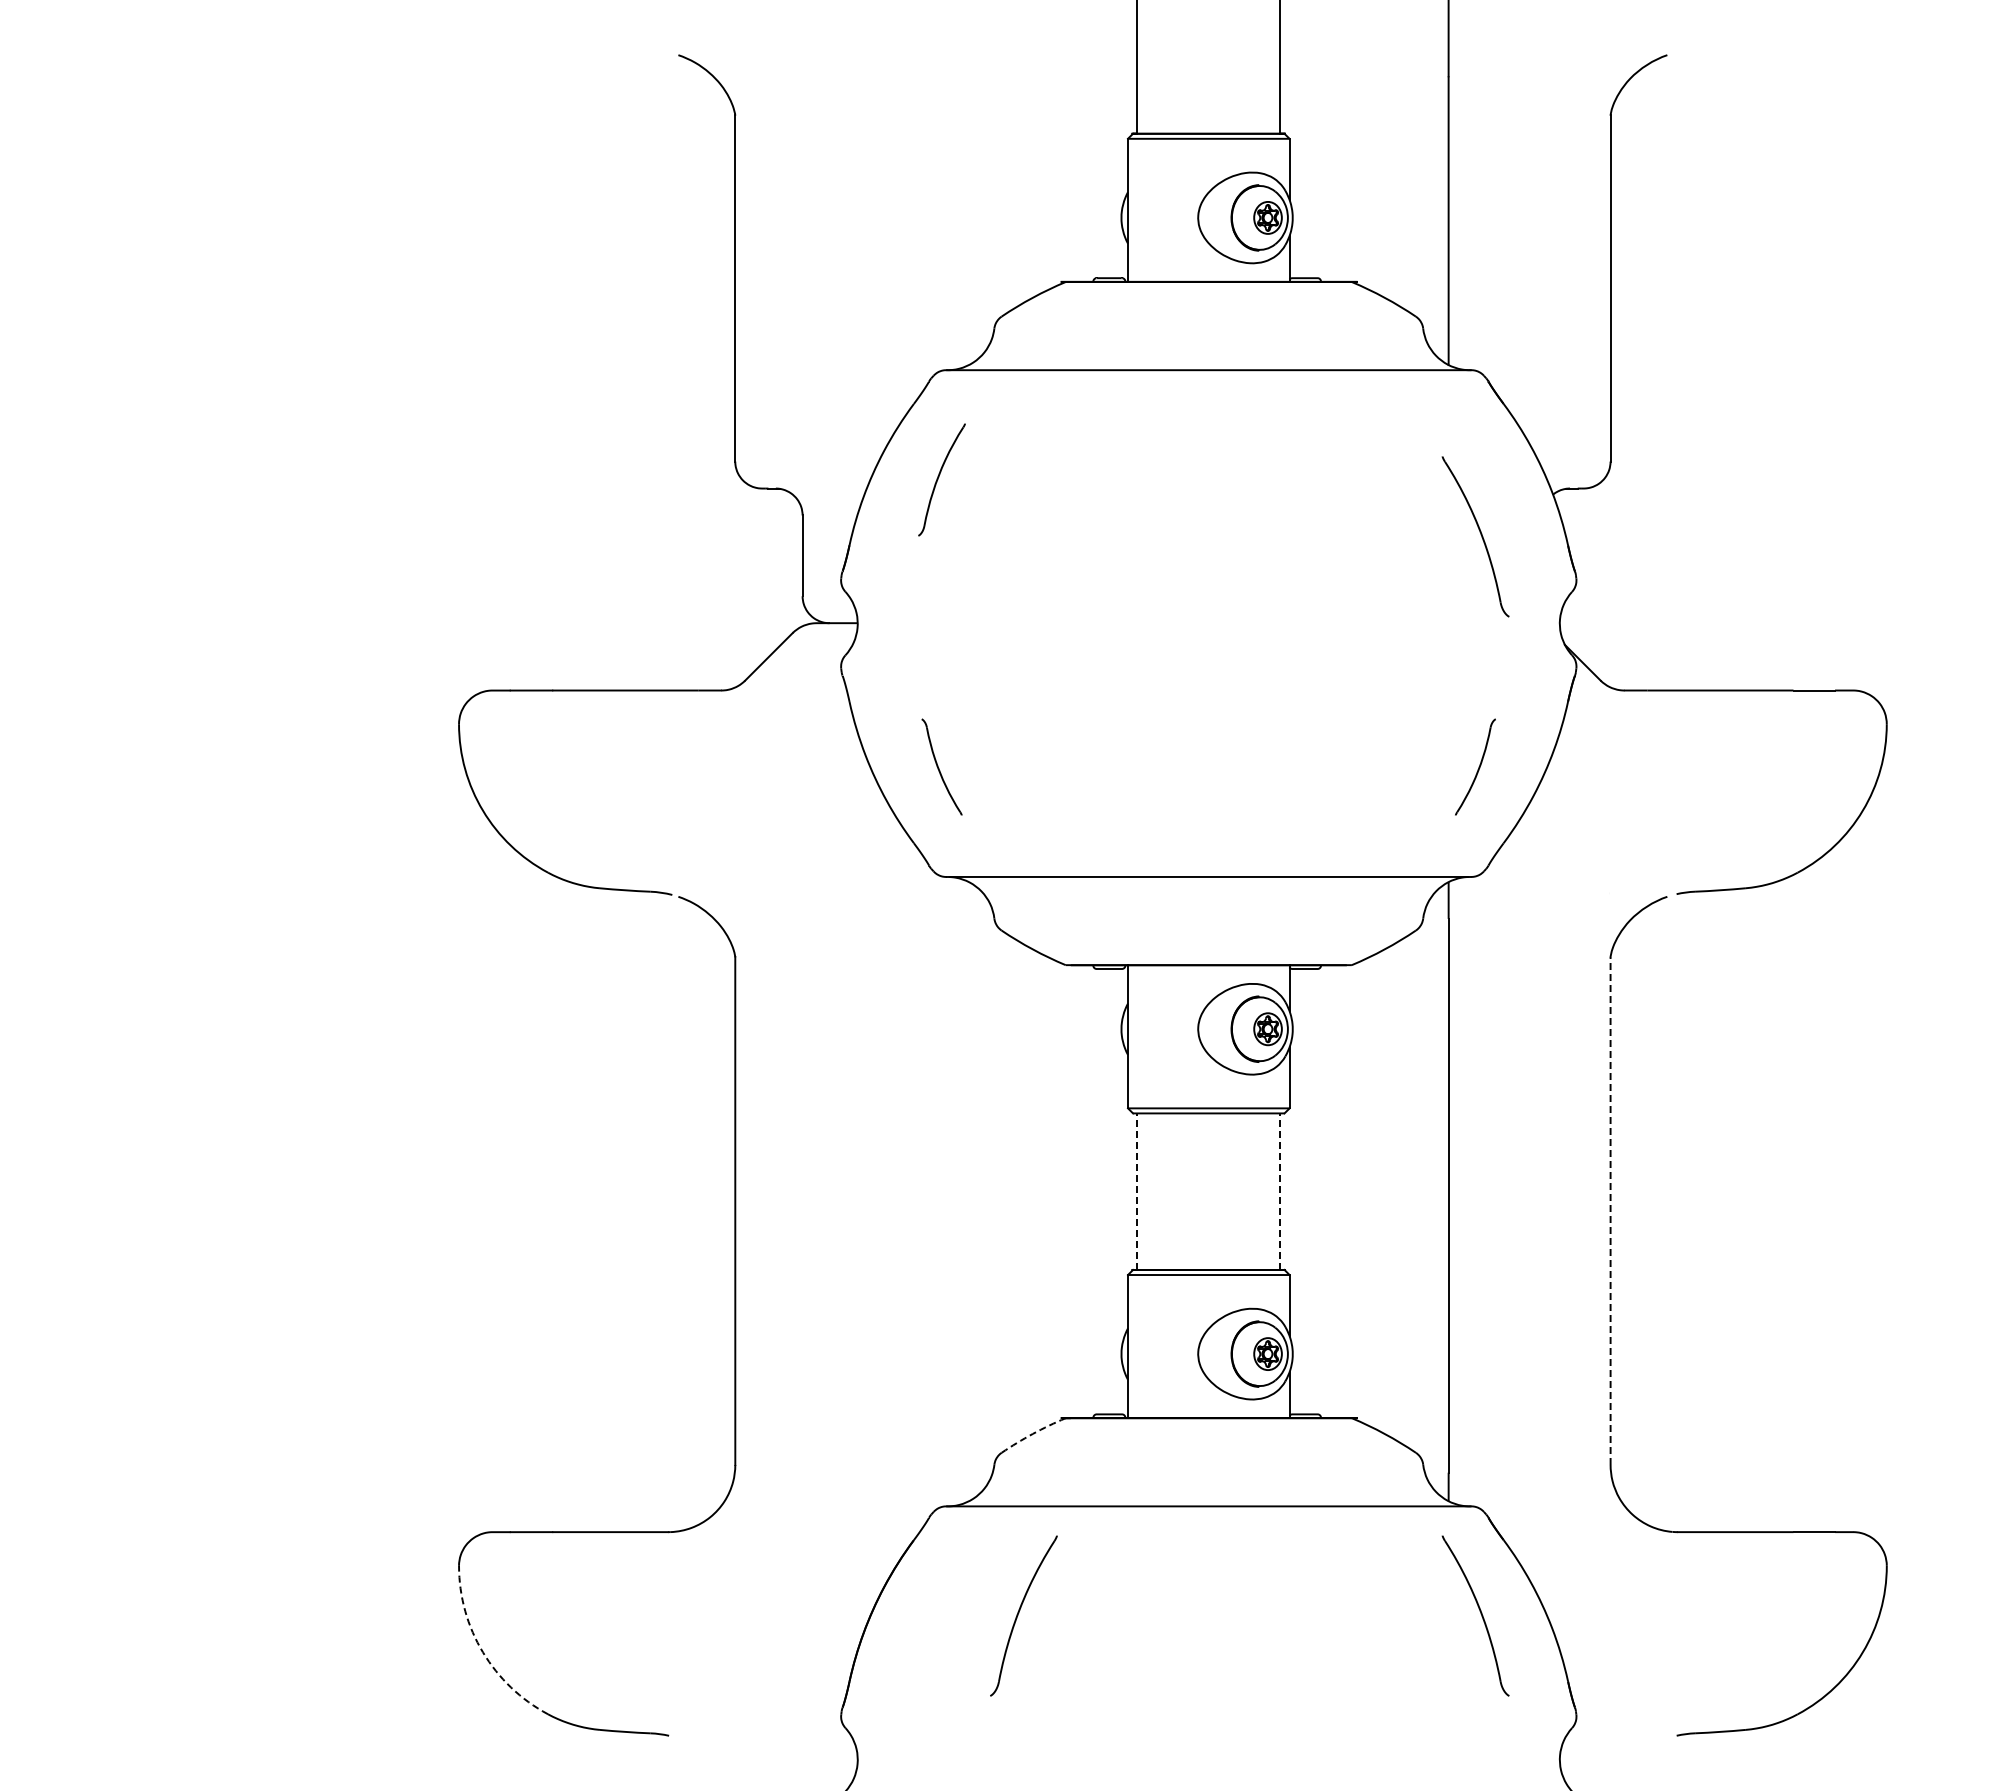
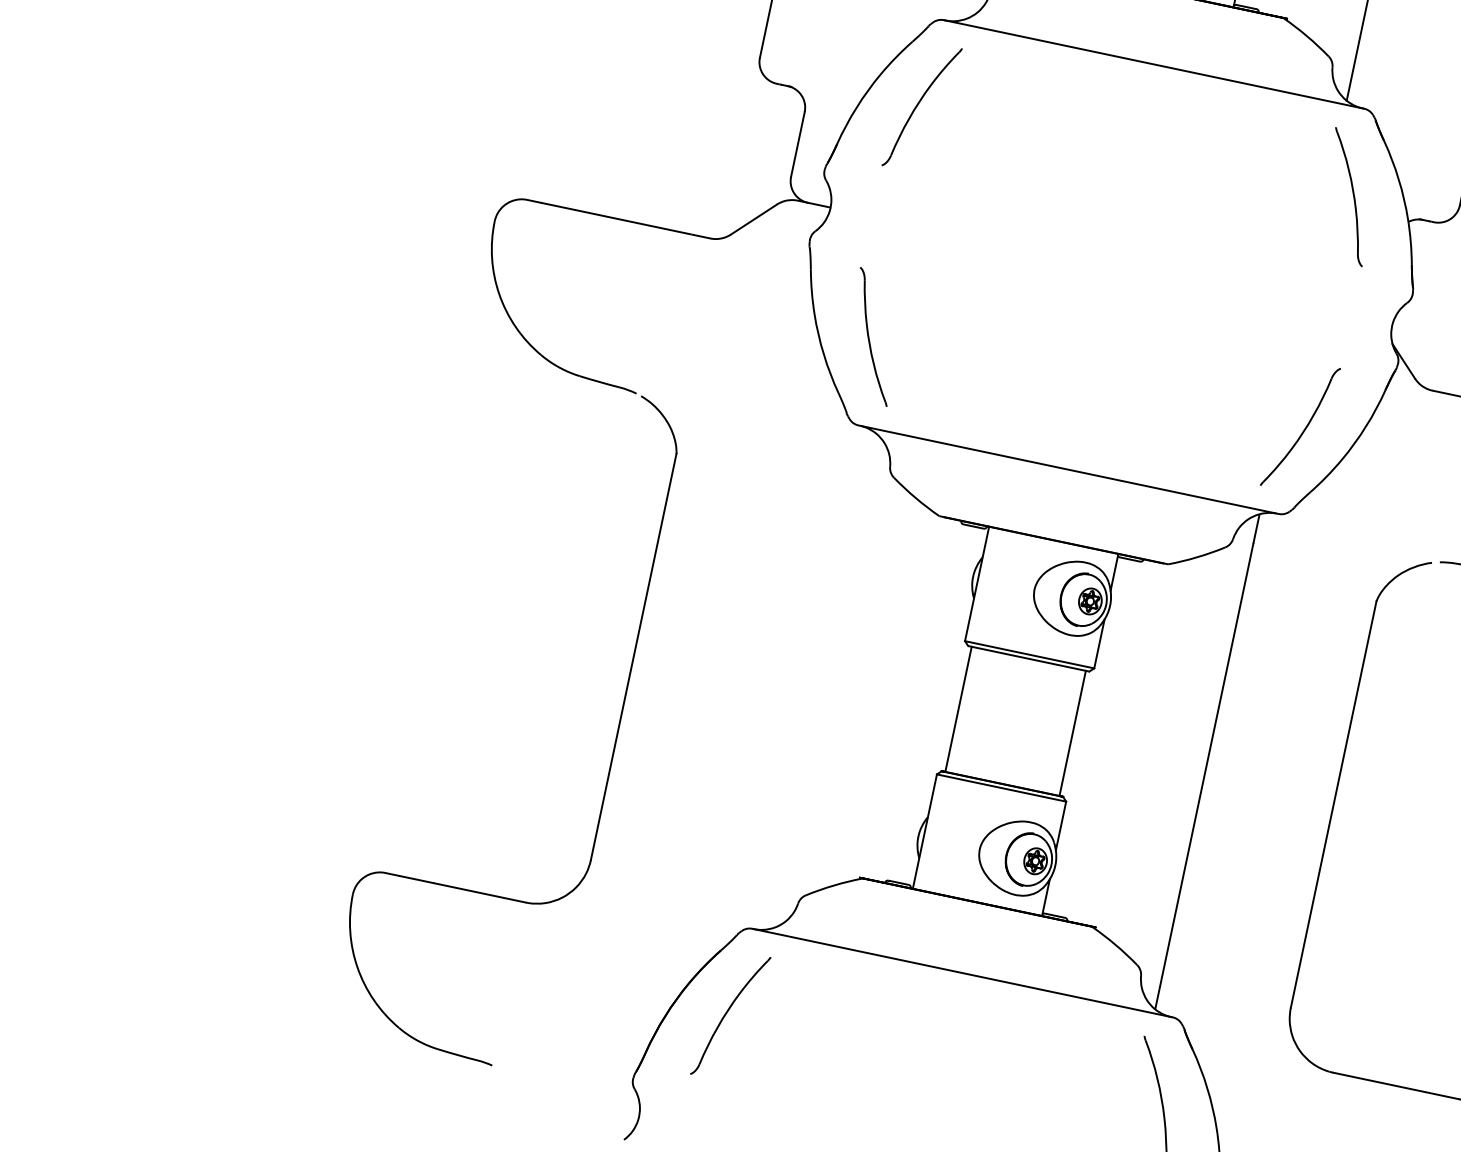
part: (941, 479) -> (921, 106), size x1.43
part: (1475, 536) -> (1348, 196), moved
part: (941, 766) -> (873, 336), size x1.67
part: (1475, 766) -> (1300, 426), size x1.67
line: (1137, 1191) -> (958, 709), dashed -> solid
line: (1280, 1191) -> (1072, 733), dashed -> solid
line: (1610, 1210) -> (1333, 804), dashed -> solid
arc: (1032, 1433) -> (833, 885), dashed -> solid
part: (1023, 1615) -> (730, 1015), moved
arc: (483, 1652) -> (357, 967), dashed -> solid

